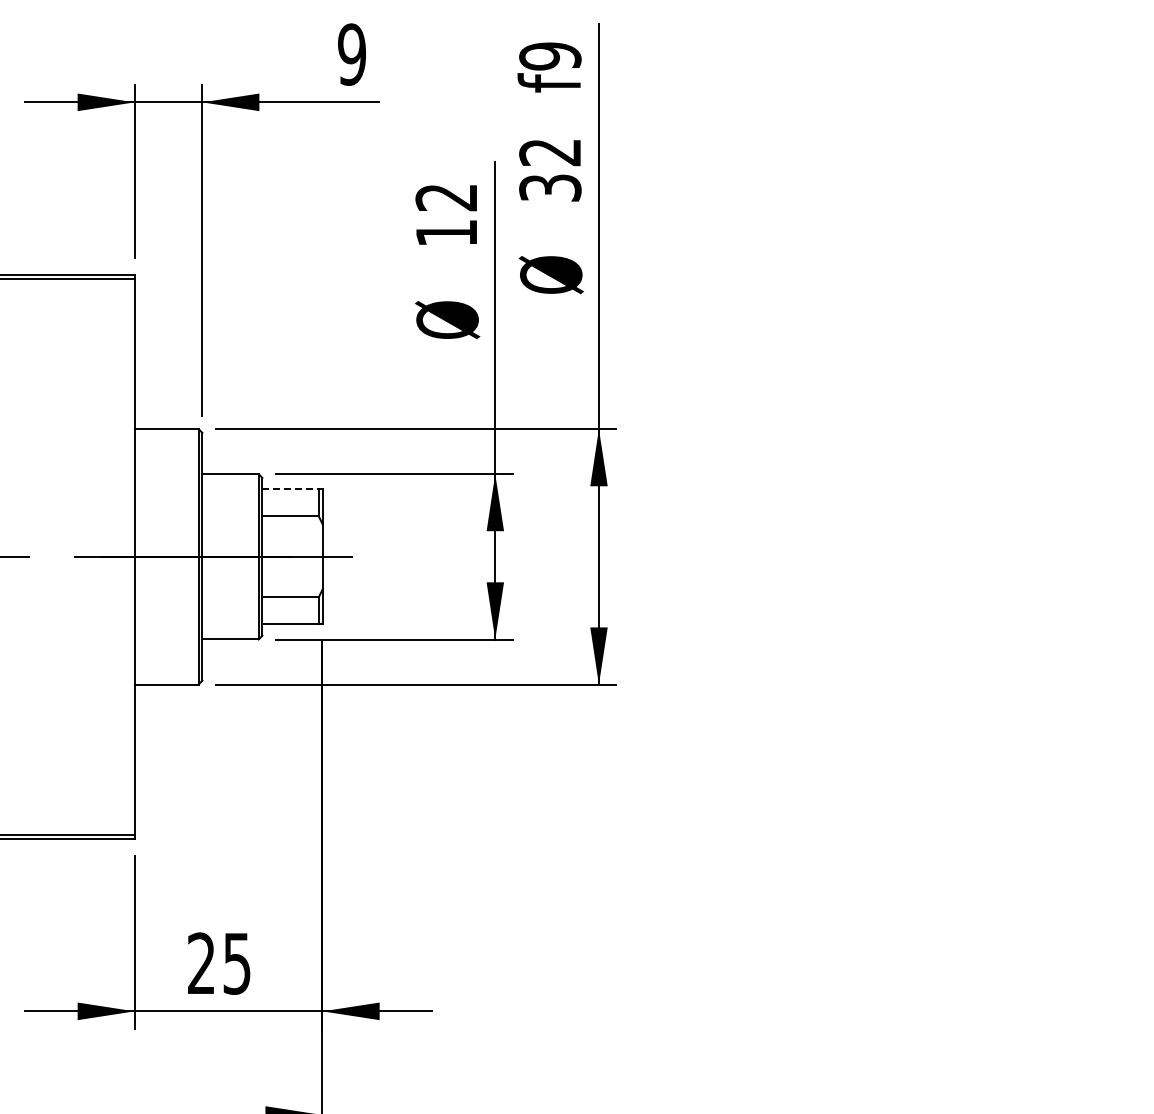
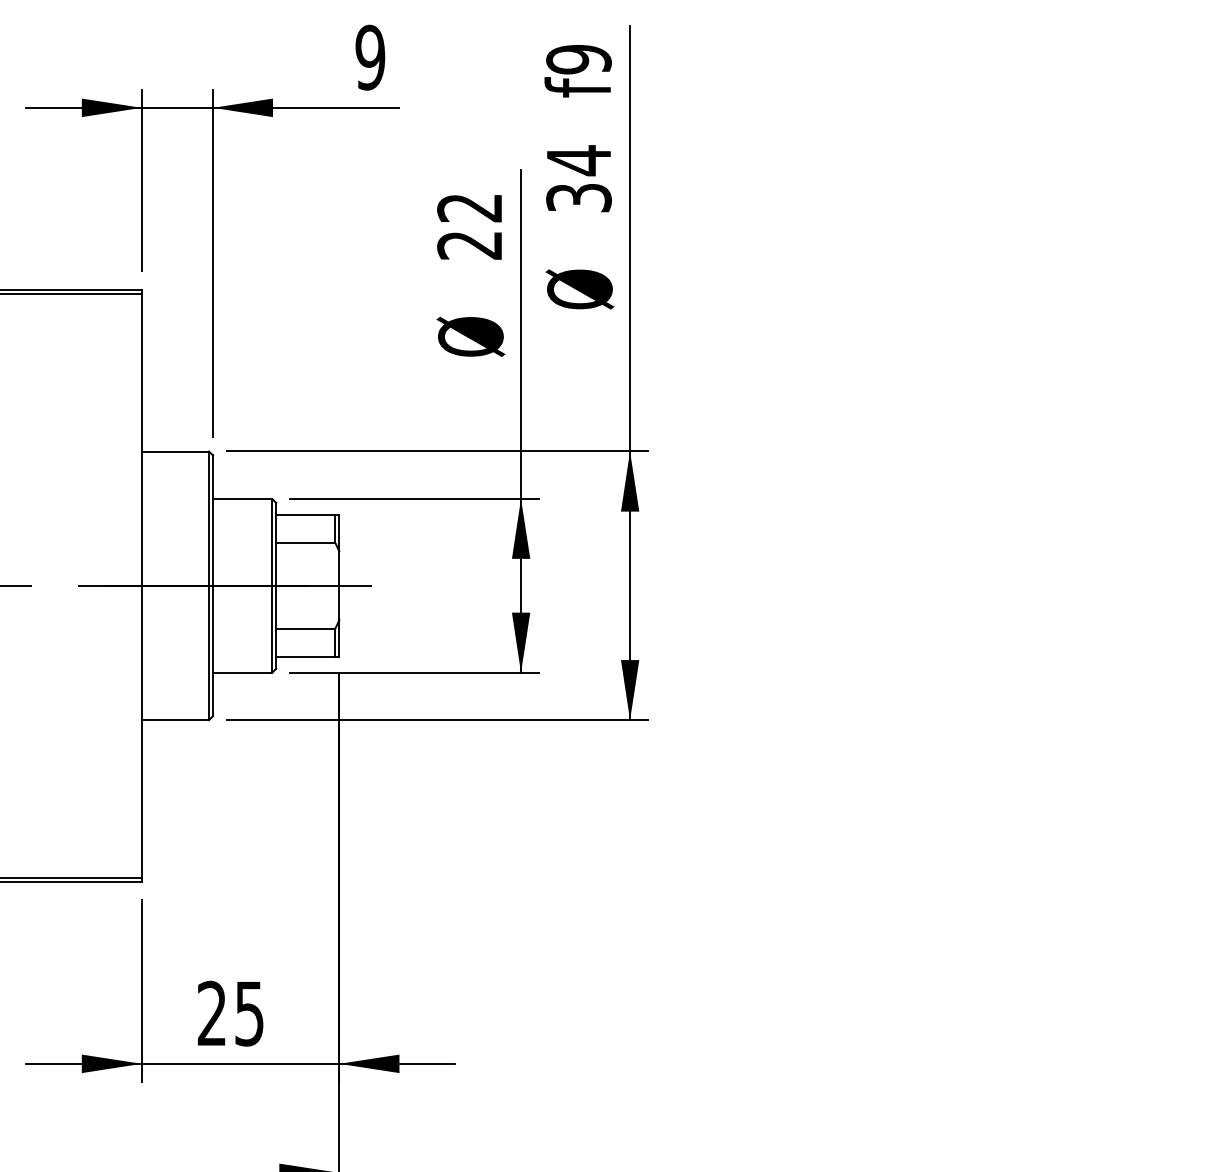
text: (549, 152) -> (578, 160), 32 -> 34
text: (445, 233) -> (468, 245), 12 -> 22
line: (291, 489) -> (306, 515), dashed -> solid

